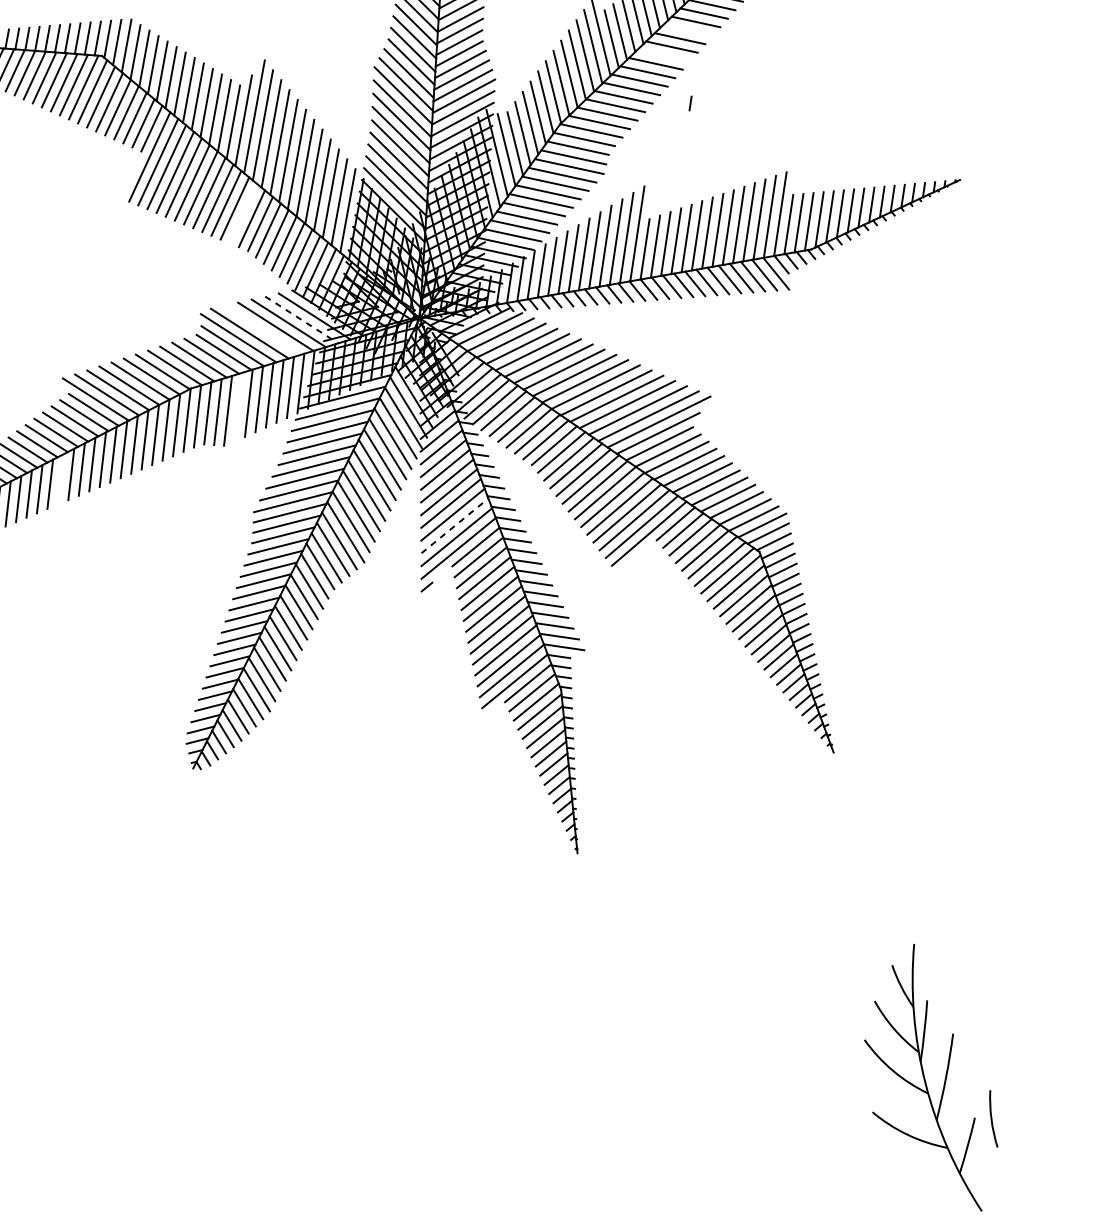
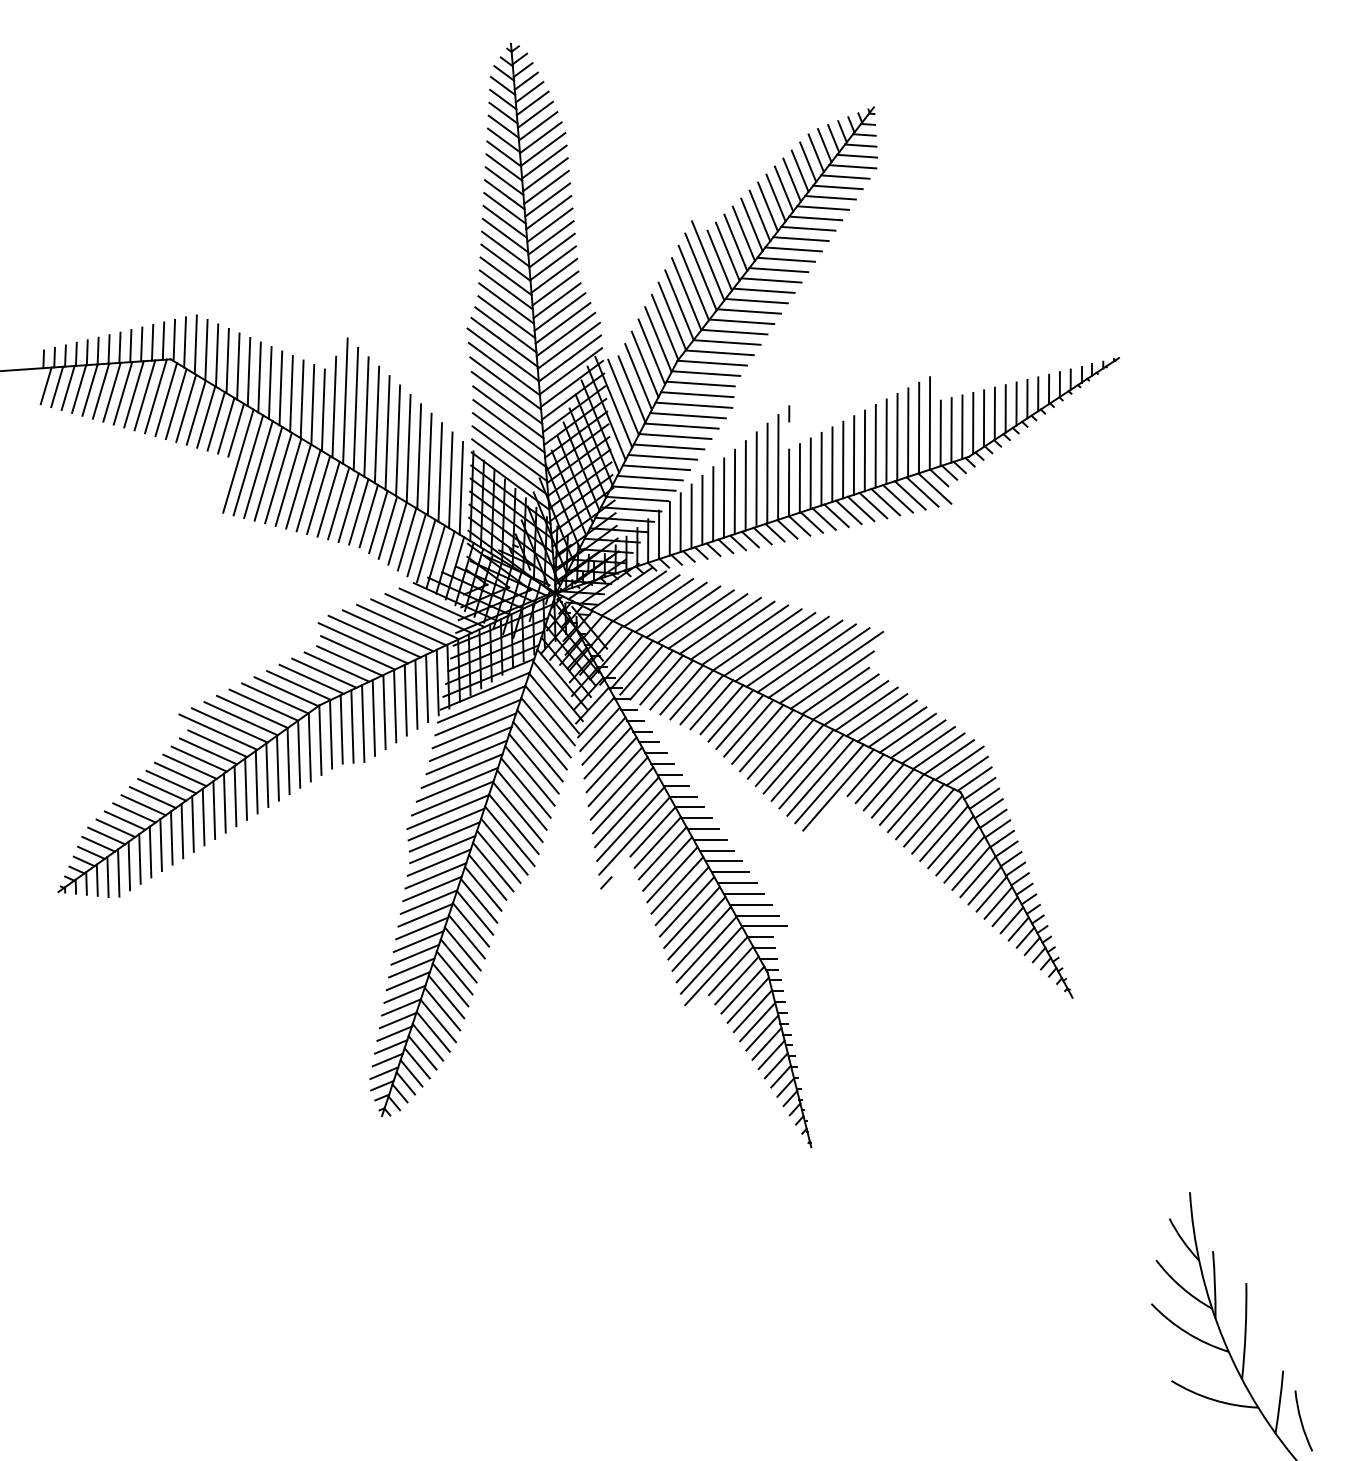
line: (687, 30) -> (800, 239), added
line: (663, 55) -> (778, 270), added
line: (690, 103) -> (789, 413), moved
line: (243, 213) -> (348, 507), added
line: (302, 320) -> (429, 613), dashed -> solid
line: (262, 329) -> (387, 630), added
line: (238, 406) -> (373, 717), added
line: (60, 478) -> (192, 823), added
line: (455, 525) -> (627, 811), dashed -> solid
arc: (992, 1119) -> (1302, 1421), moved

